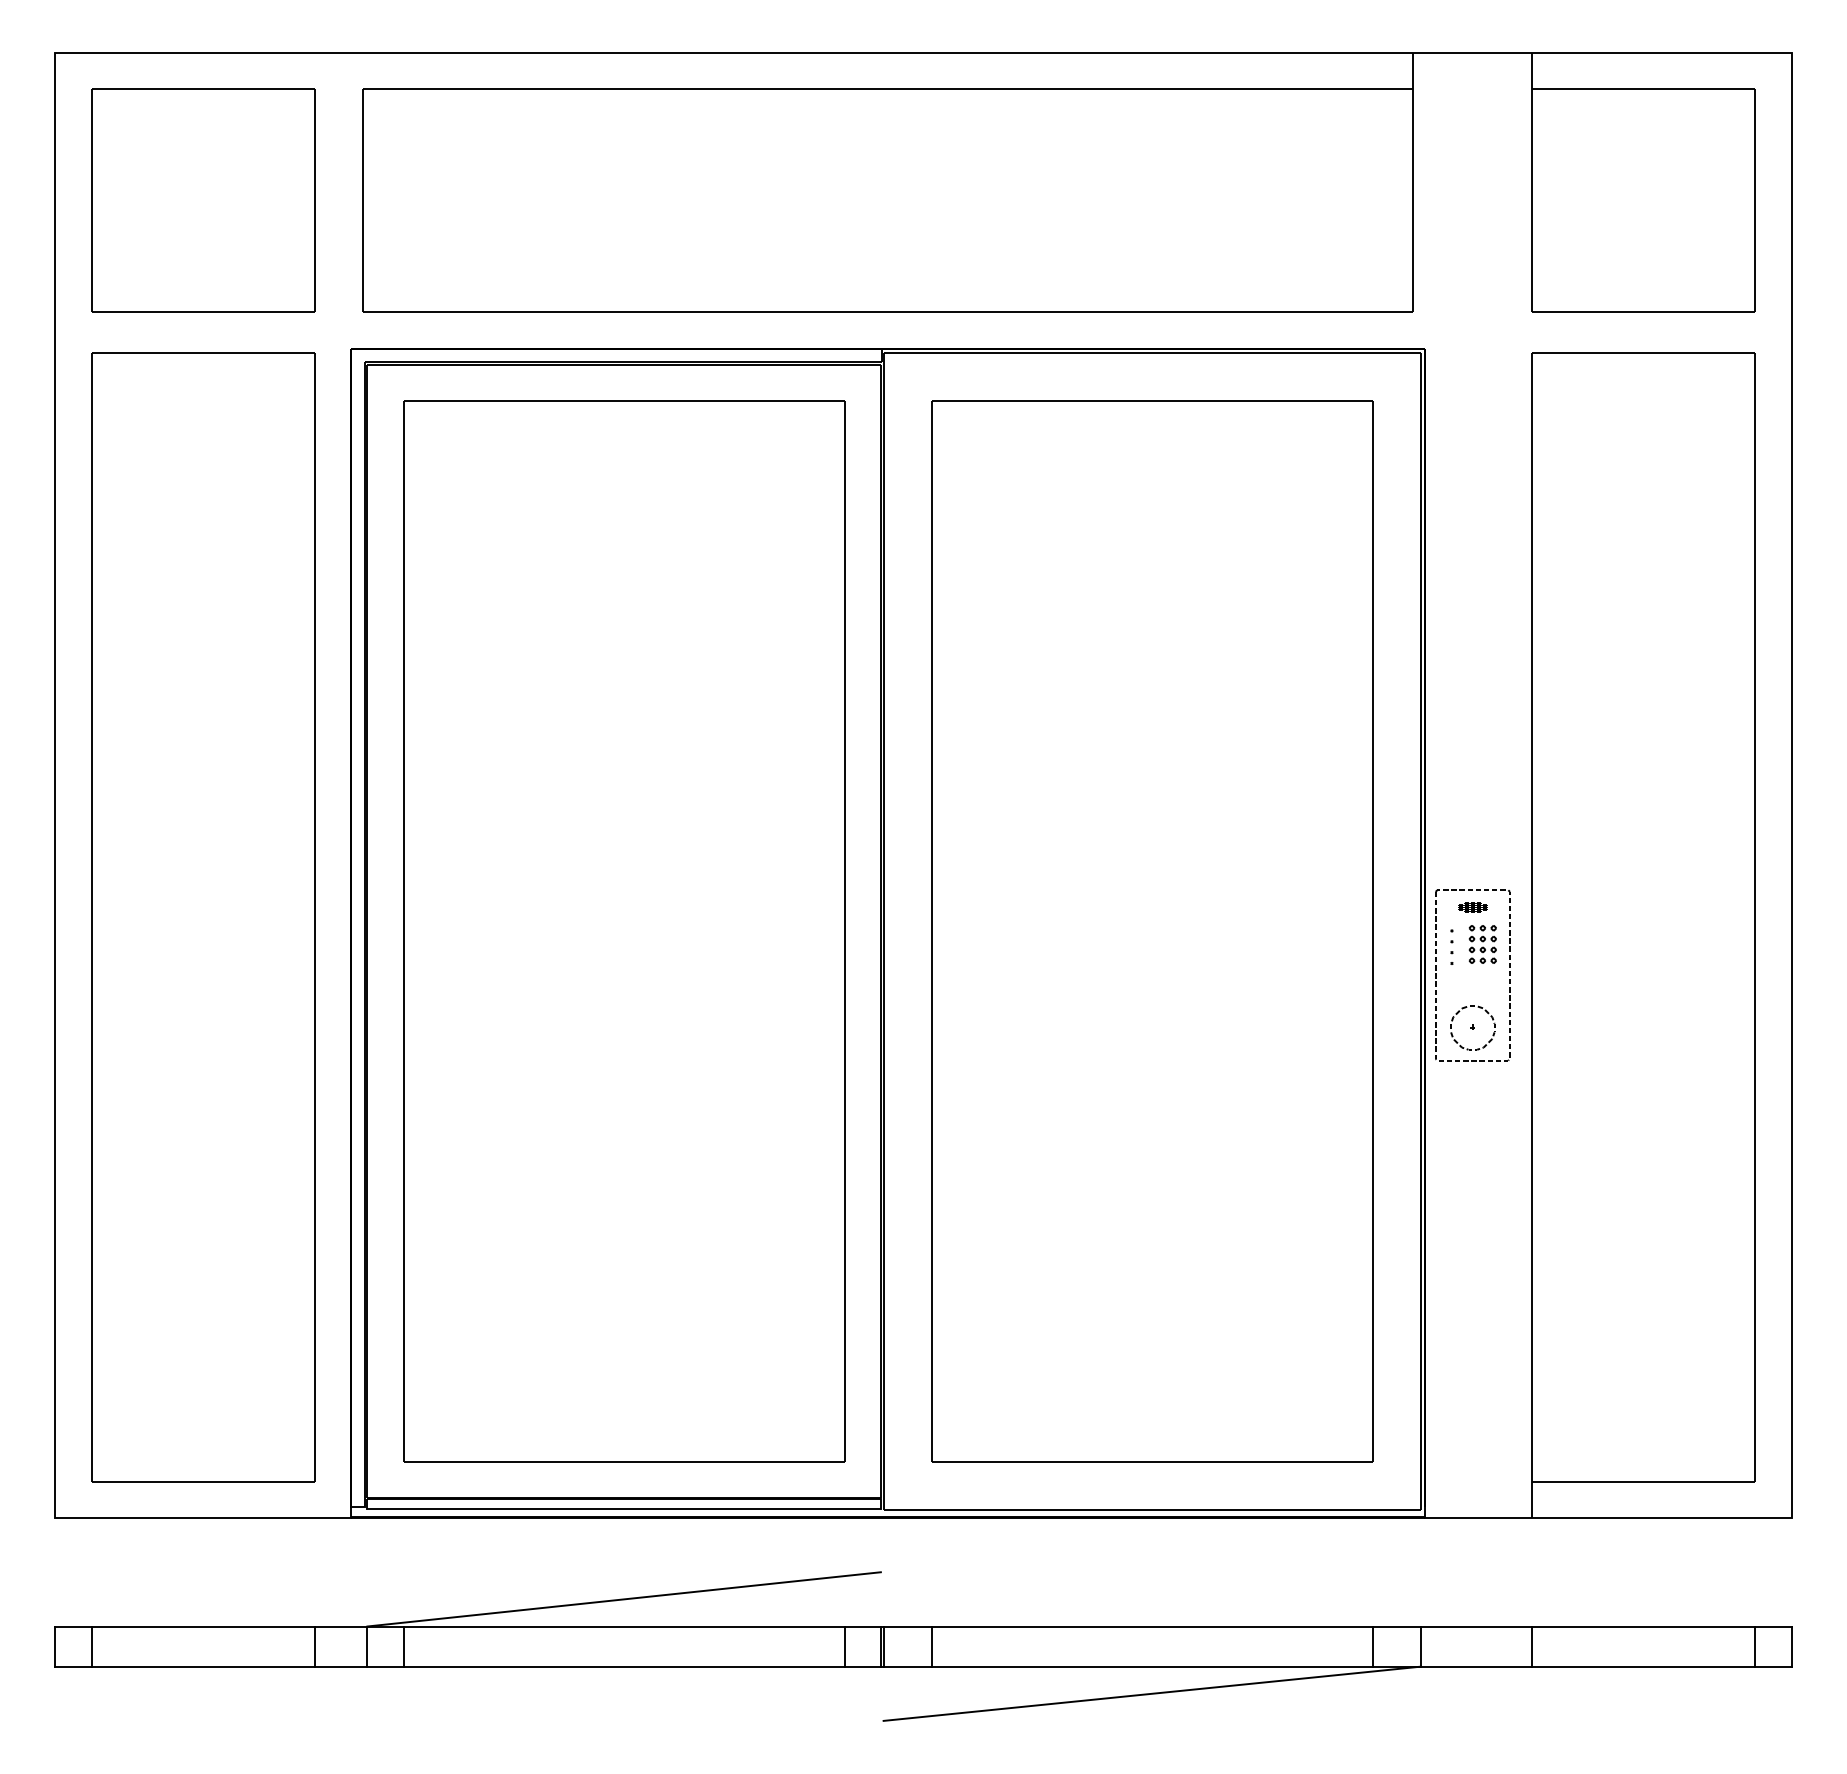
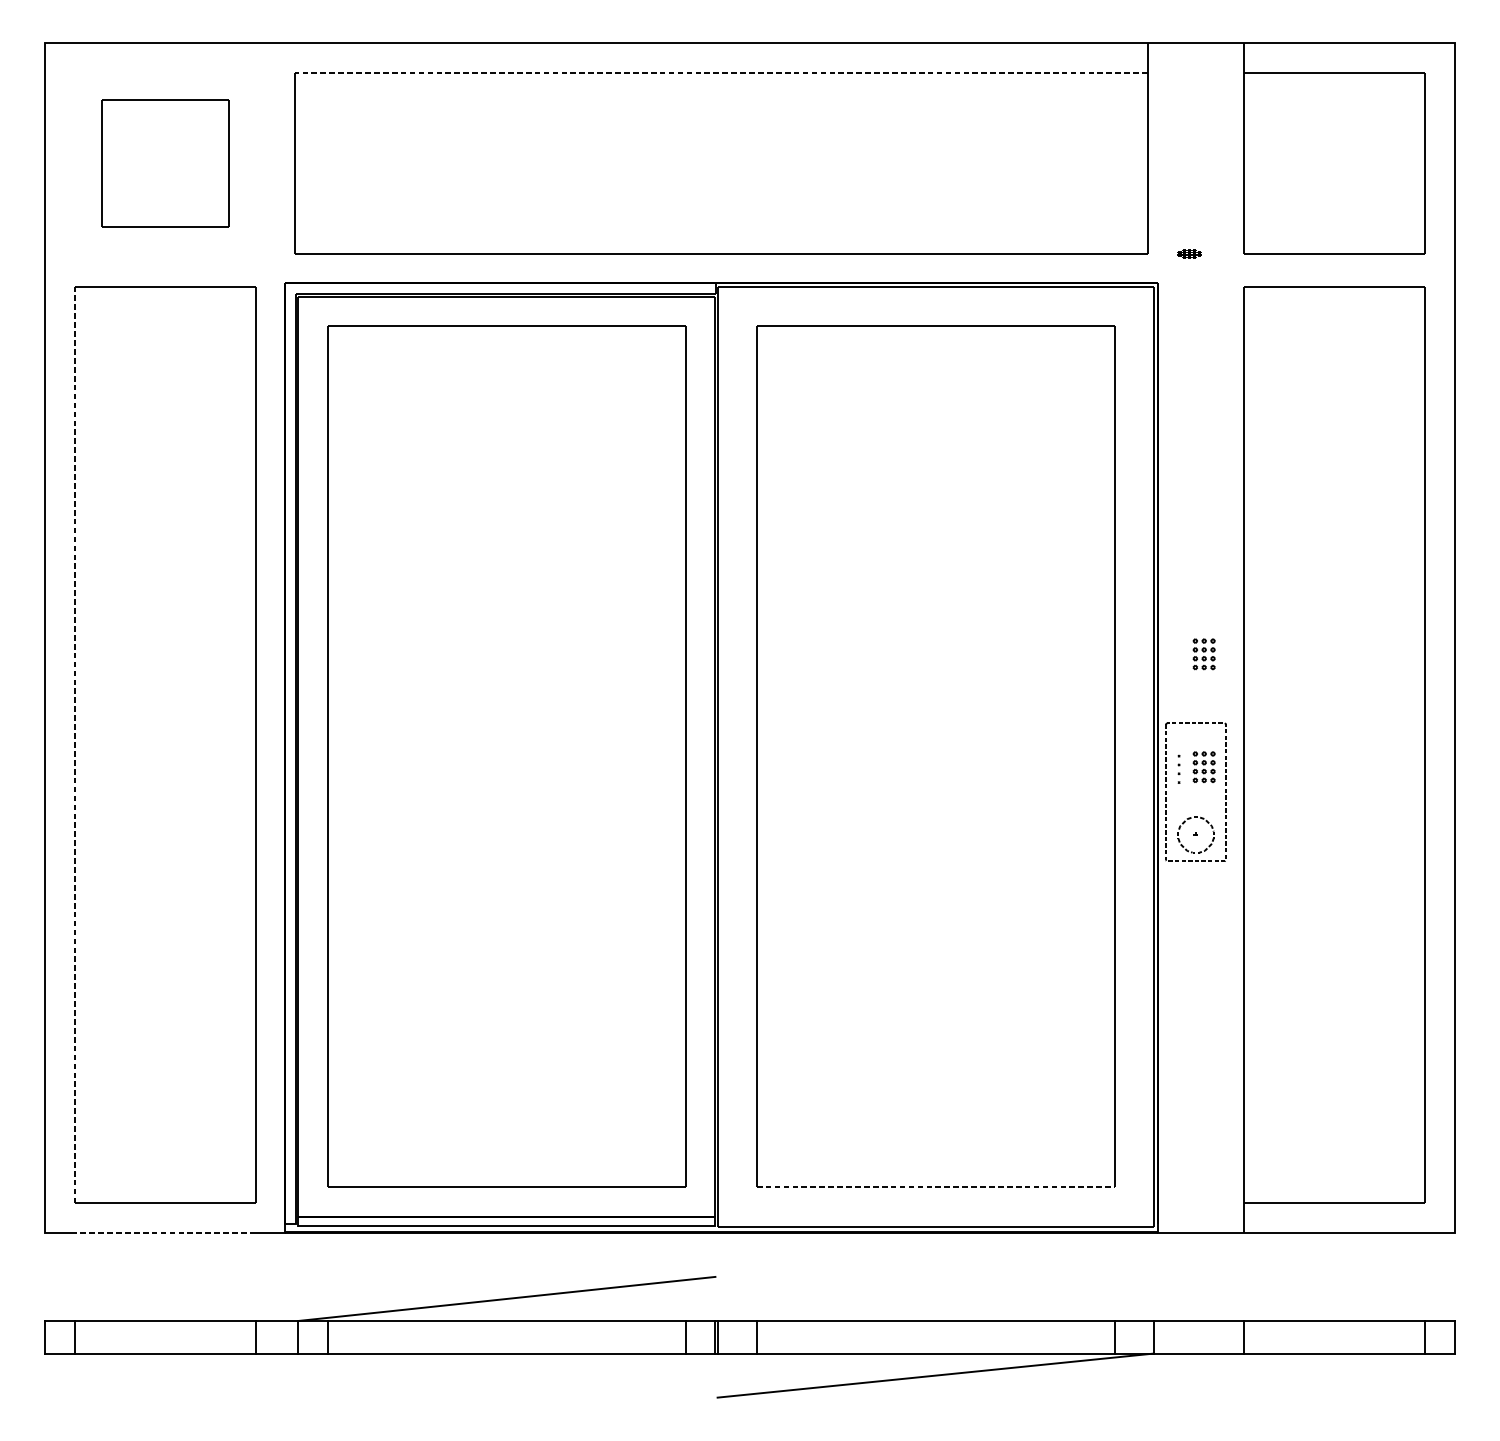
line: (887, 89) -> (720, 72), solid -> dashed
part: (203, 200) -> (165, 163), size x0.7
part: (1482, 805) -> (1203, 654), added
part: (1472, 907) -> (1189, 254), moved
line: (91, 917) -> (74, 745), solid -> dashed
line: (1152, 1462) -> (935, 1187), solid -> dashed
line: (202, 1517) -> (164, 1232), solid -> dashed

